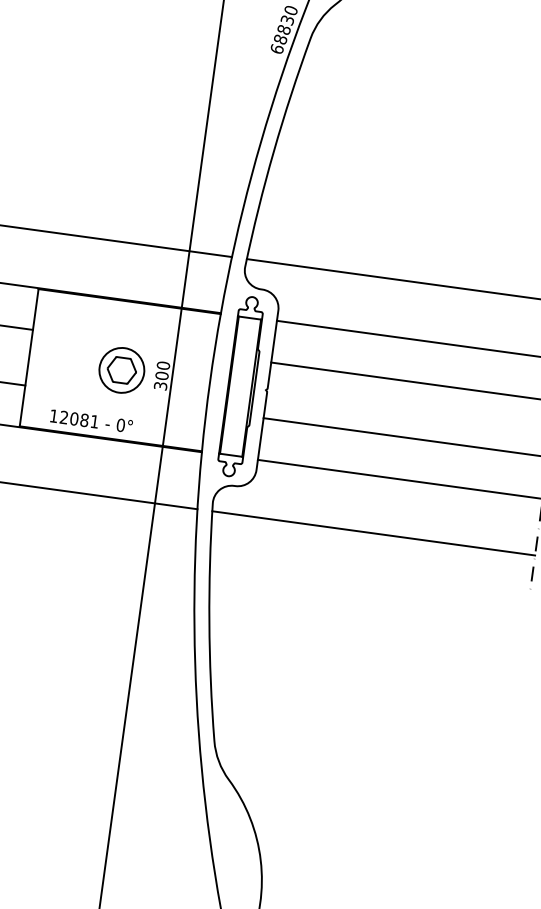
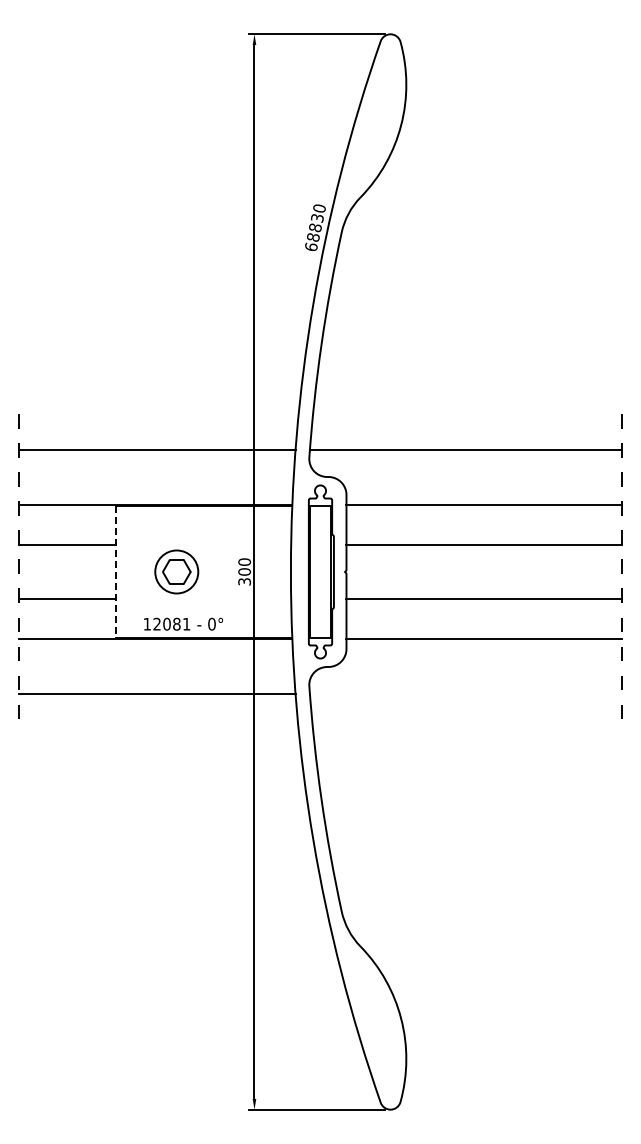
line: (29, 358) -> (116, 572), solid -> dashed
part: (121, 369) -> (176, 571), moved
line: (373, 532) -> (465, 693), removed

